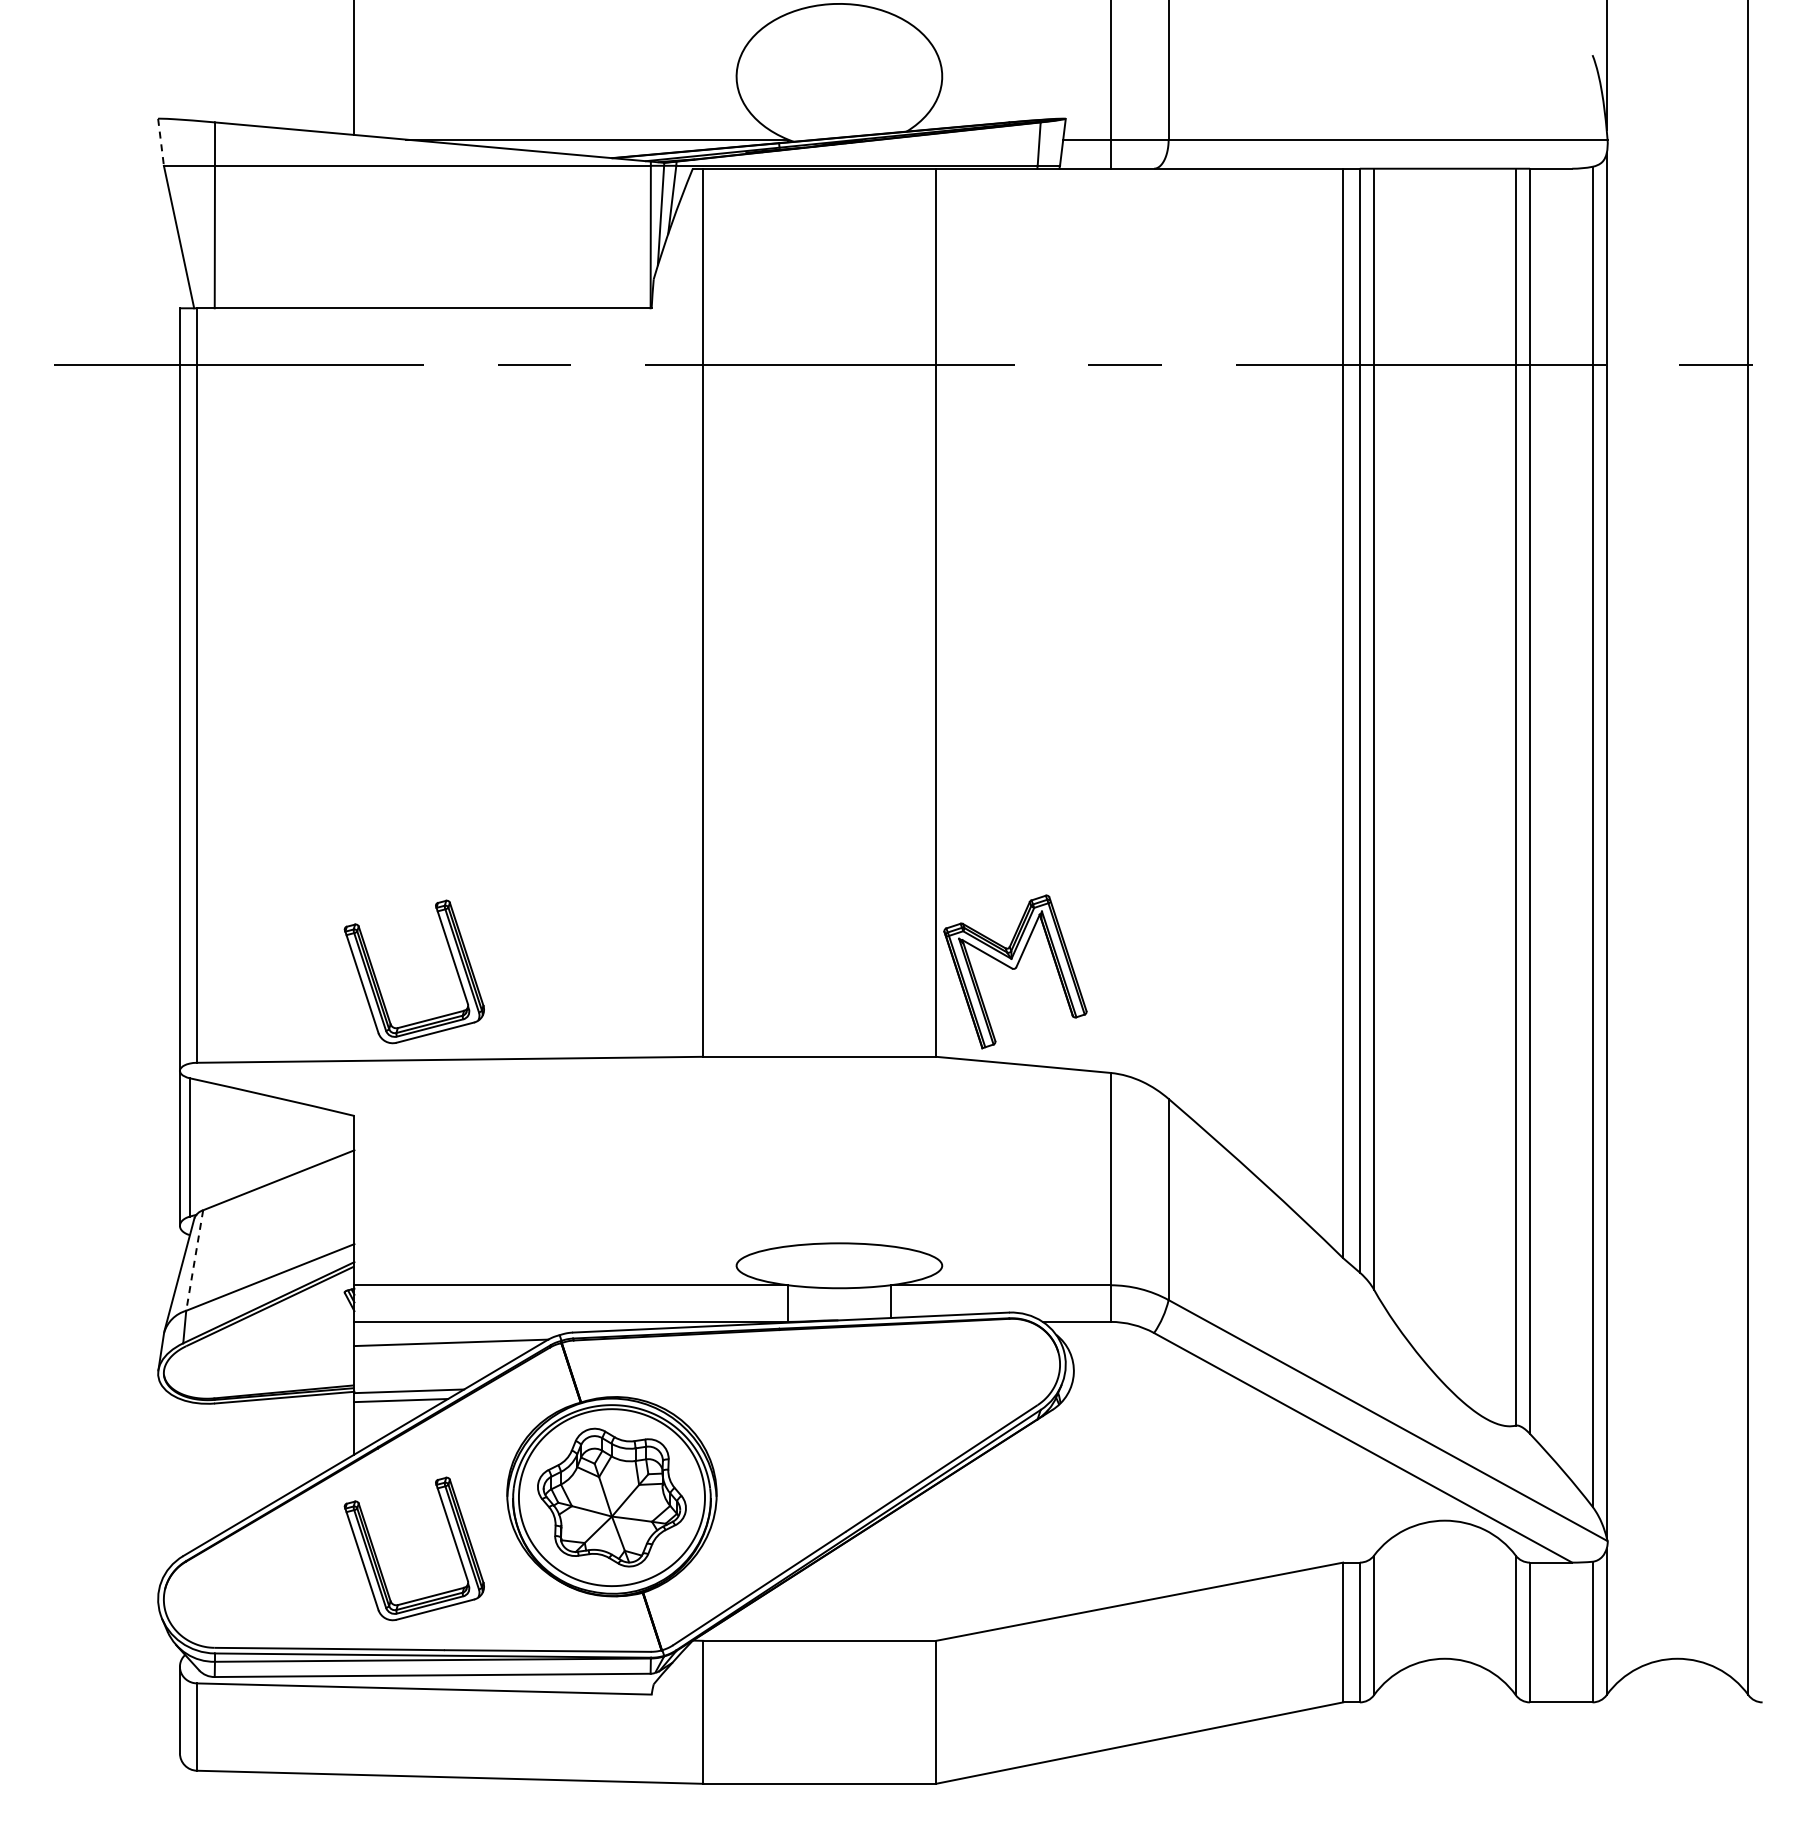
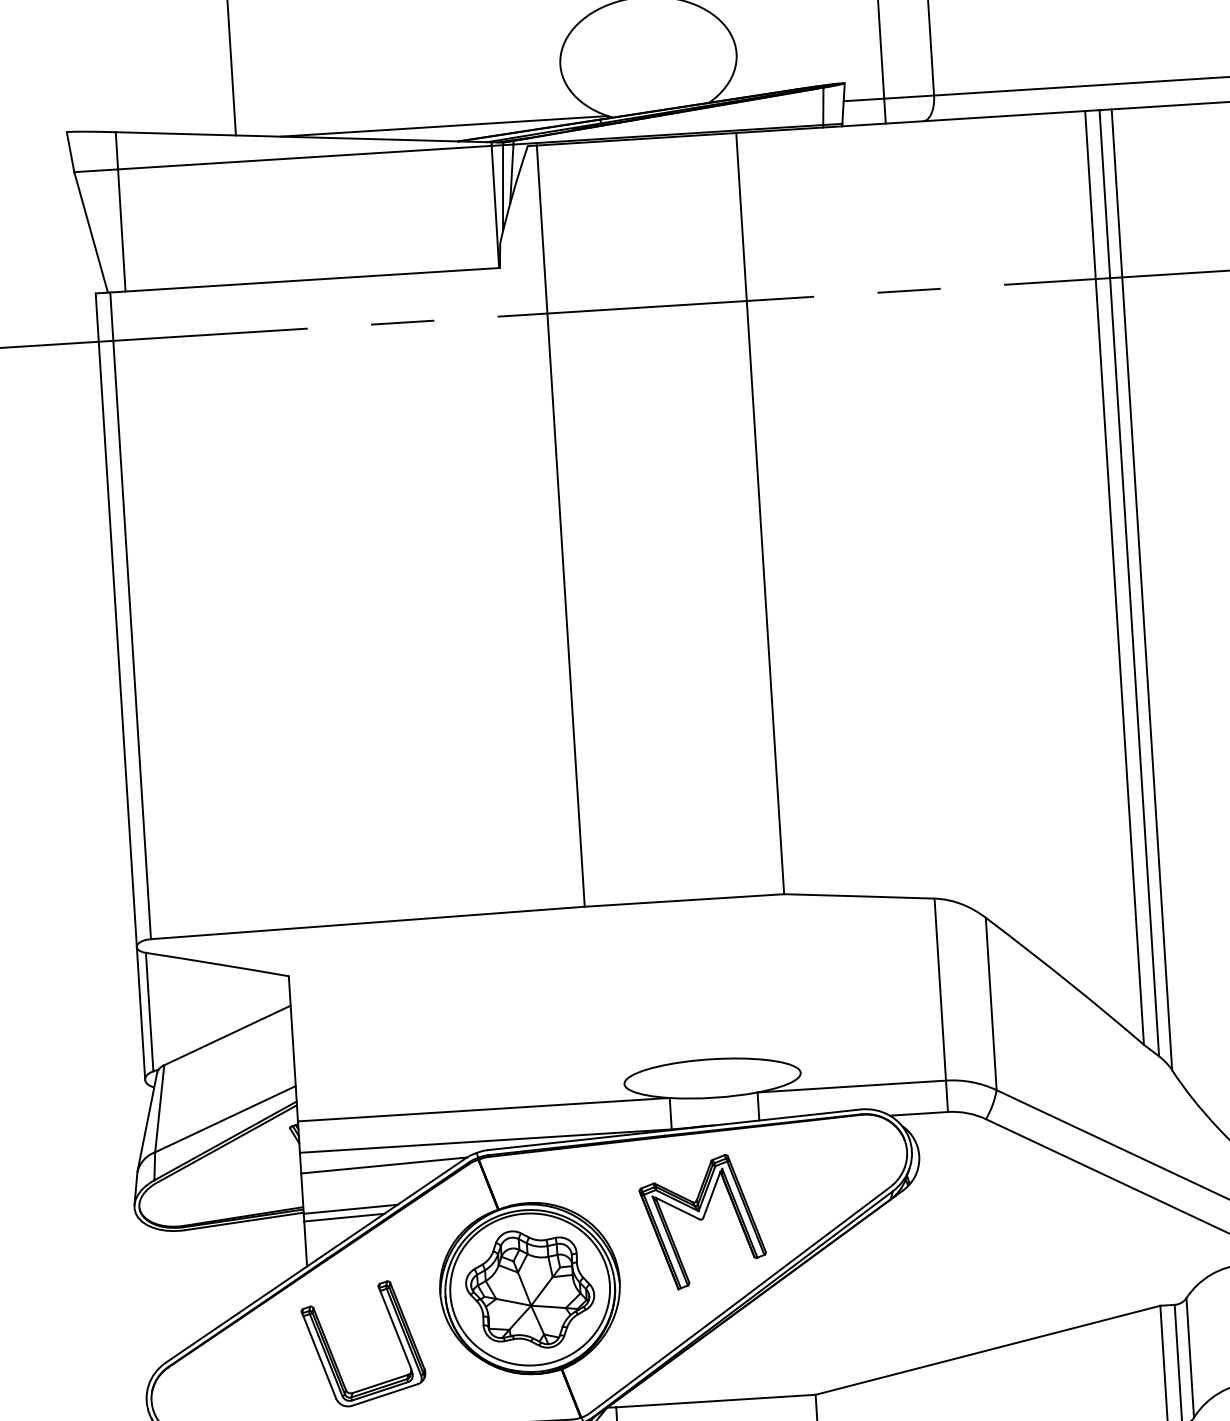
line: (161, 142) -> (70, 152), dashed -> solid
part: (1015, 971) -> (702, 1221), moved
part: (378, 983) -> (302, 861), removed
line: (194, 1260) -> (159, 1108), dashed -> solid

